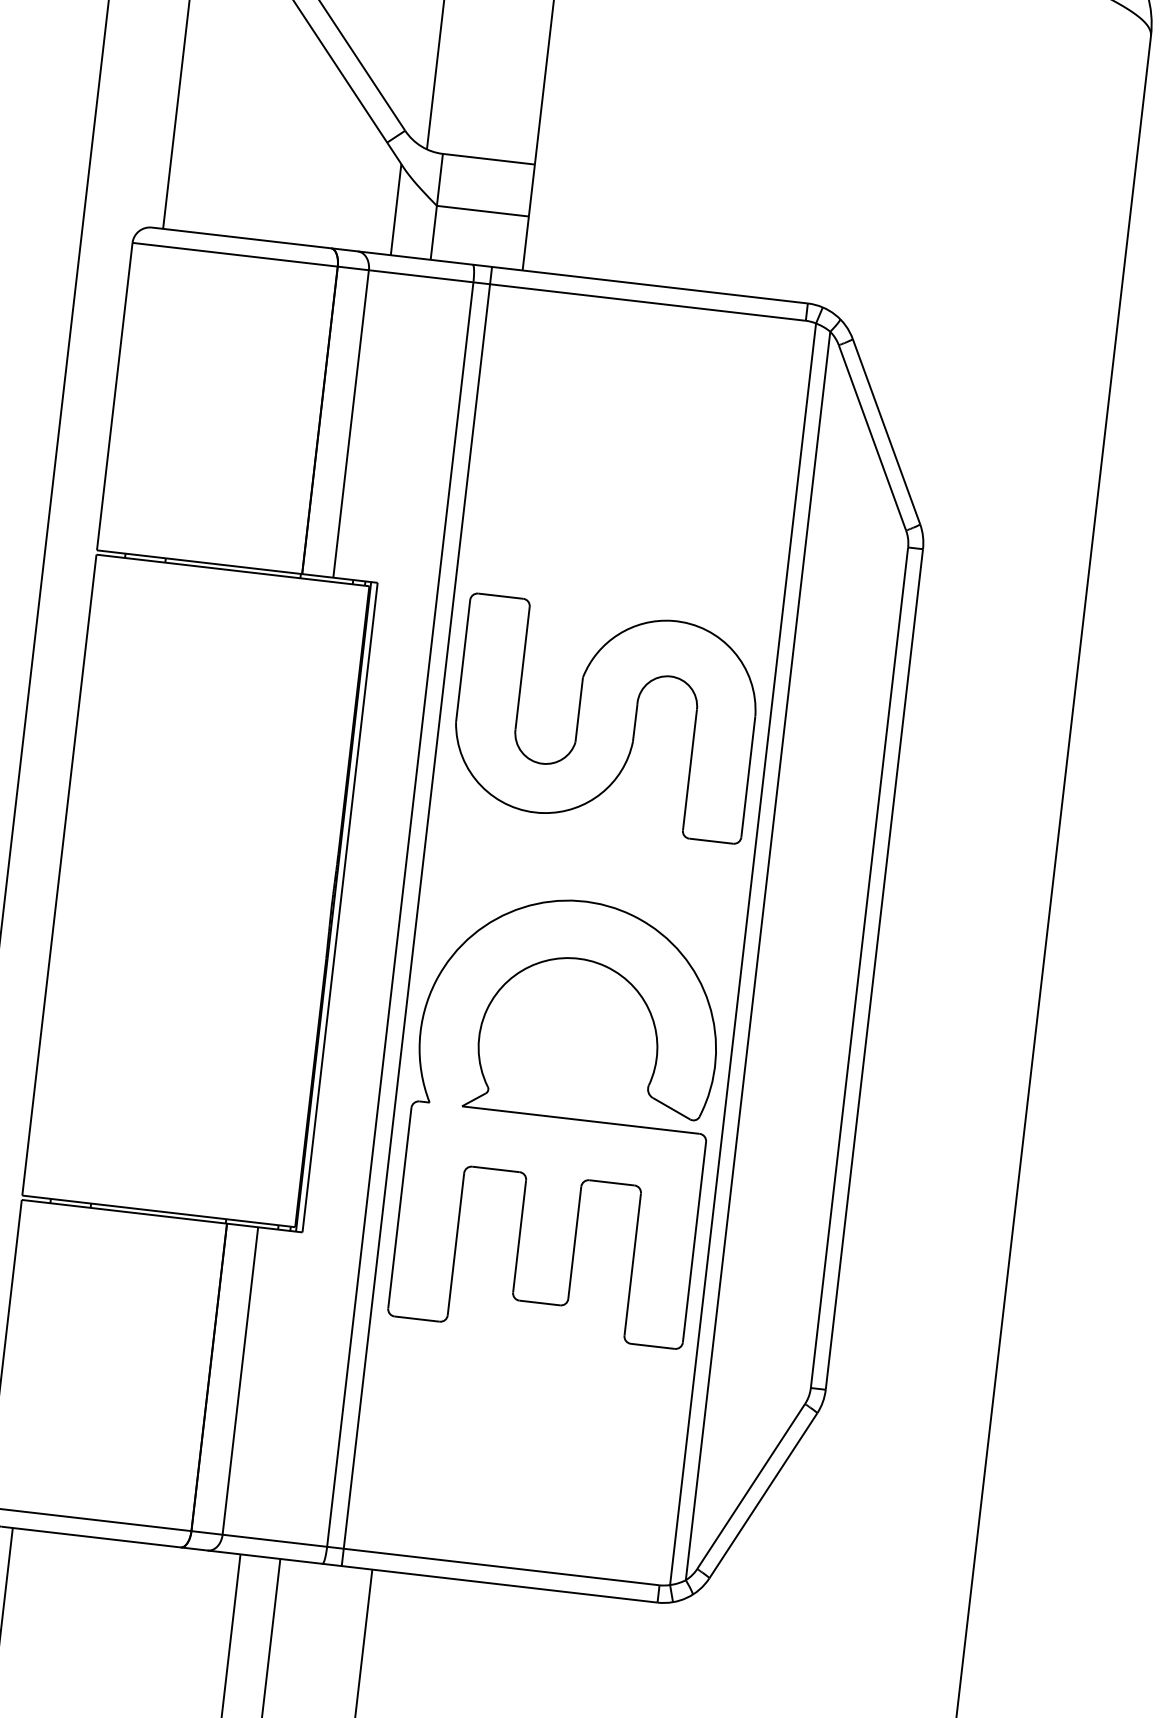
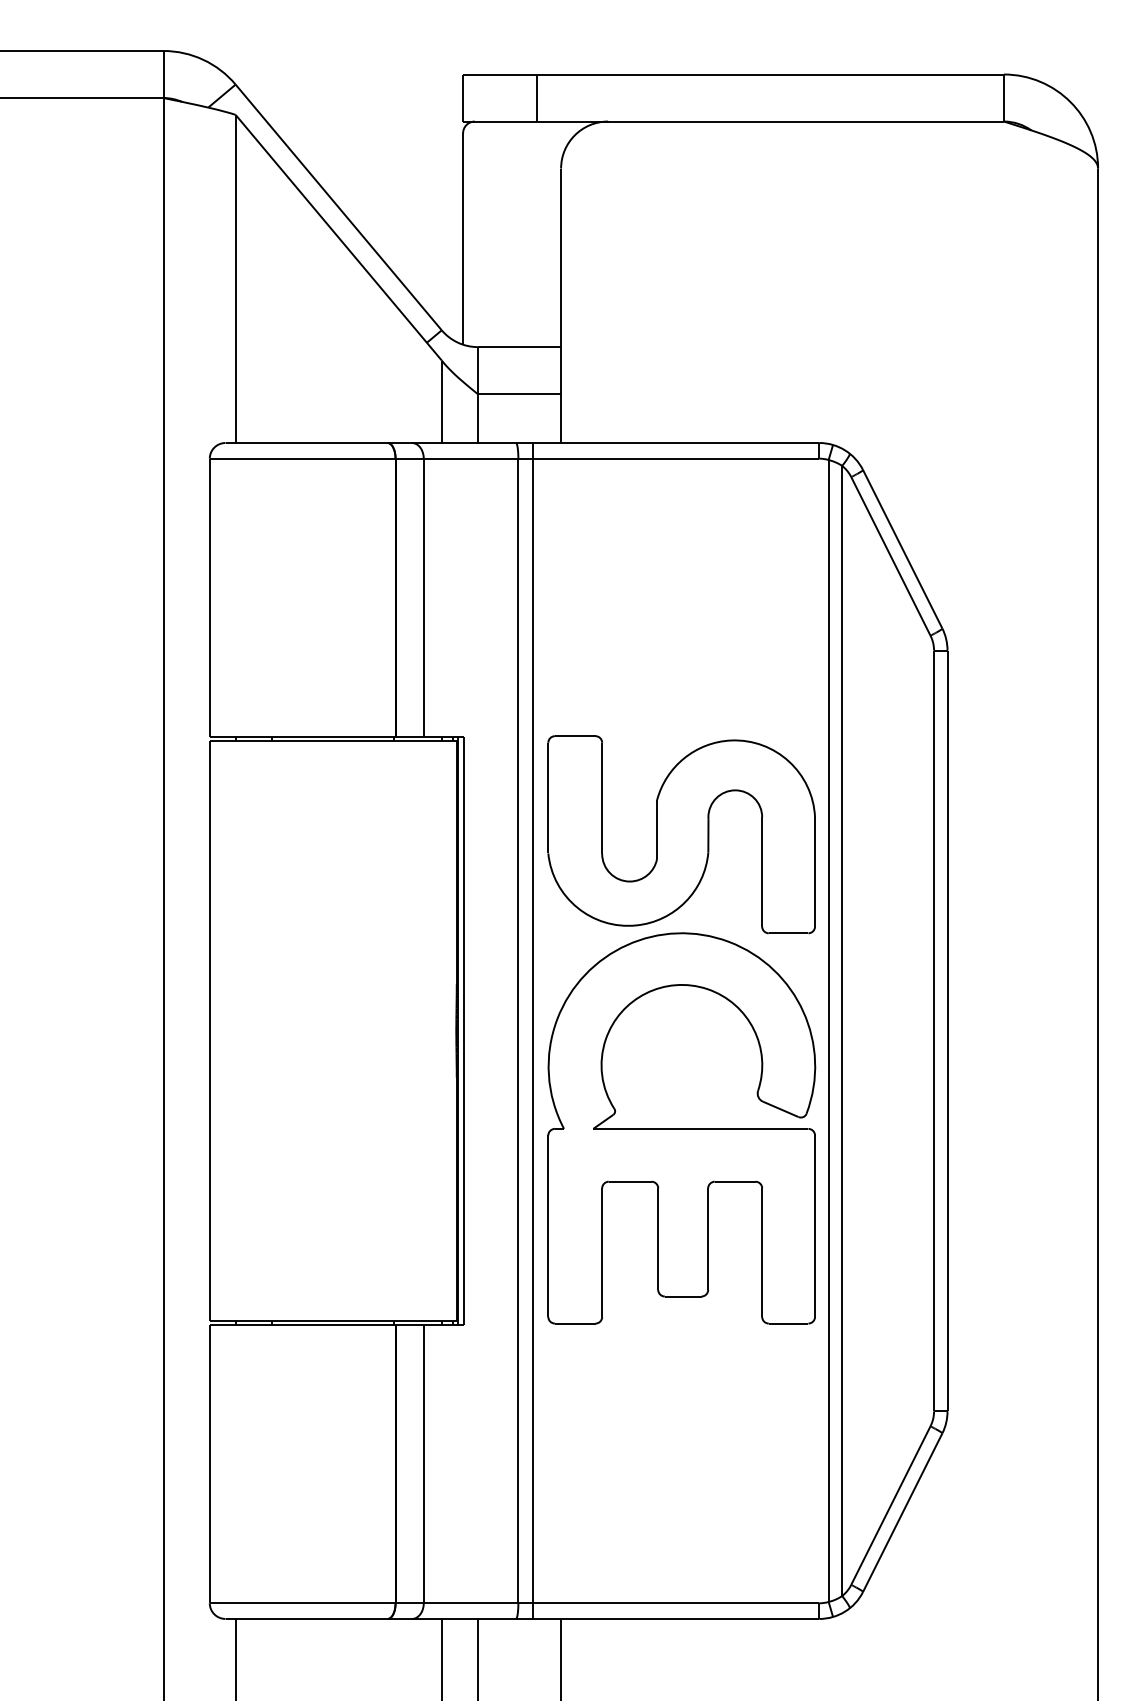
part: (559, 1117) -> (681, 1128), moved

